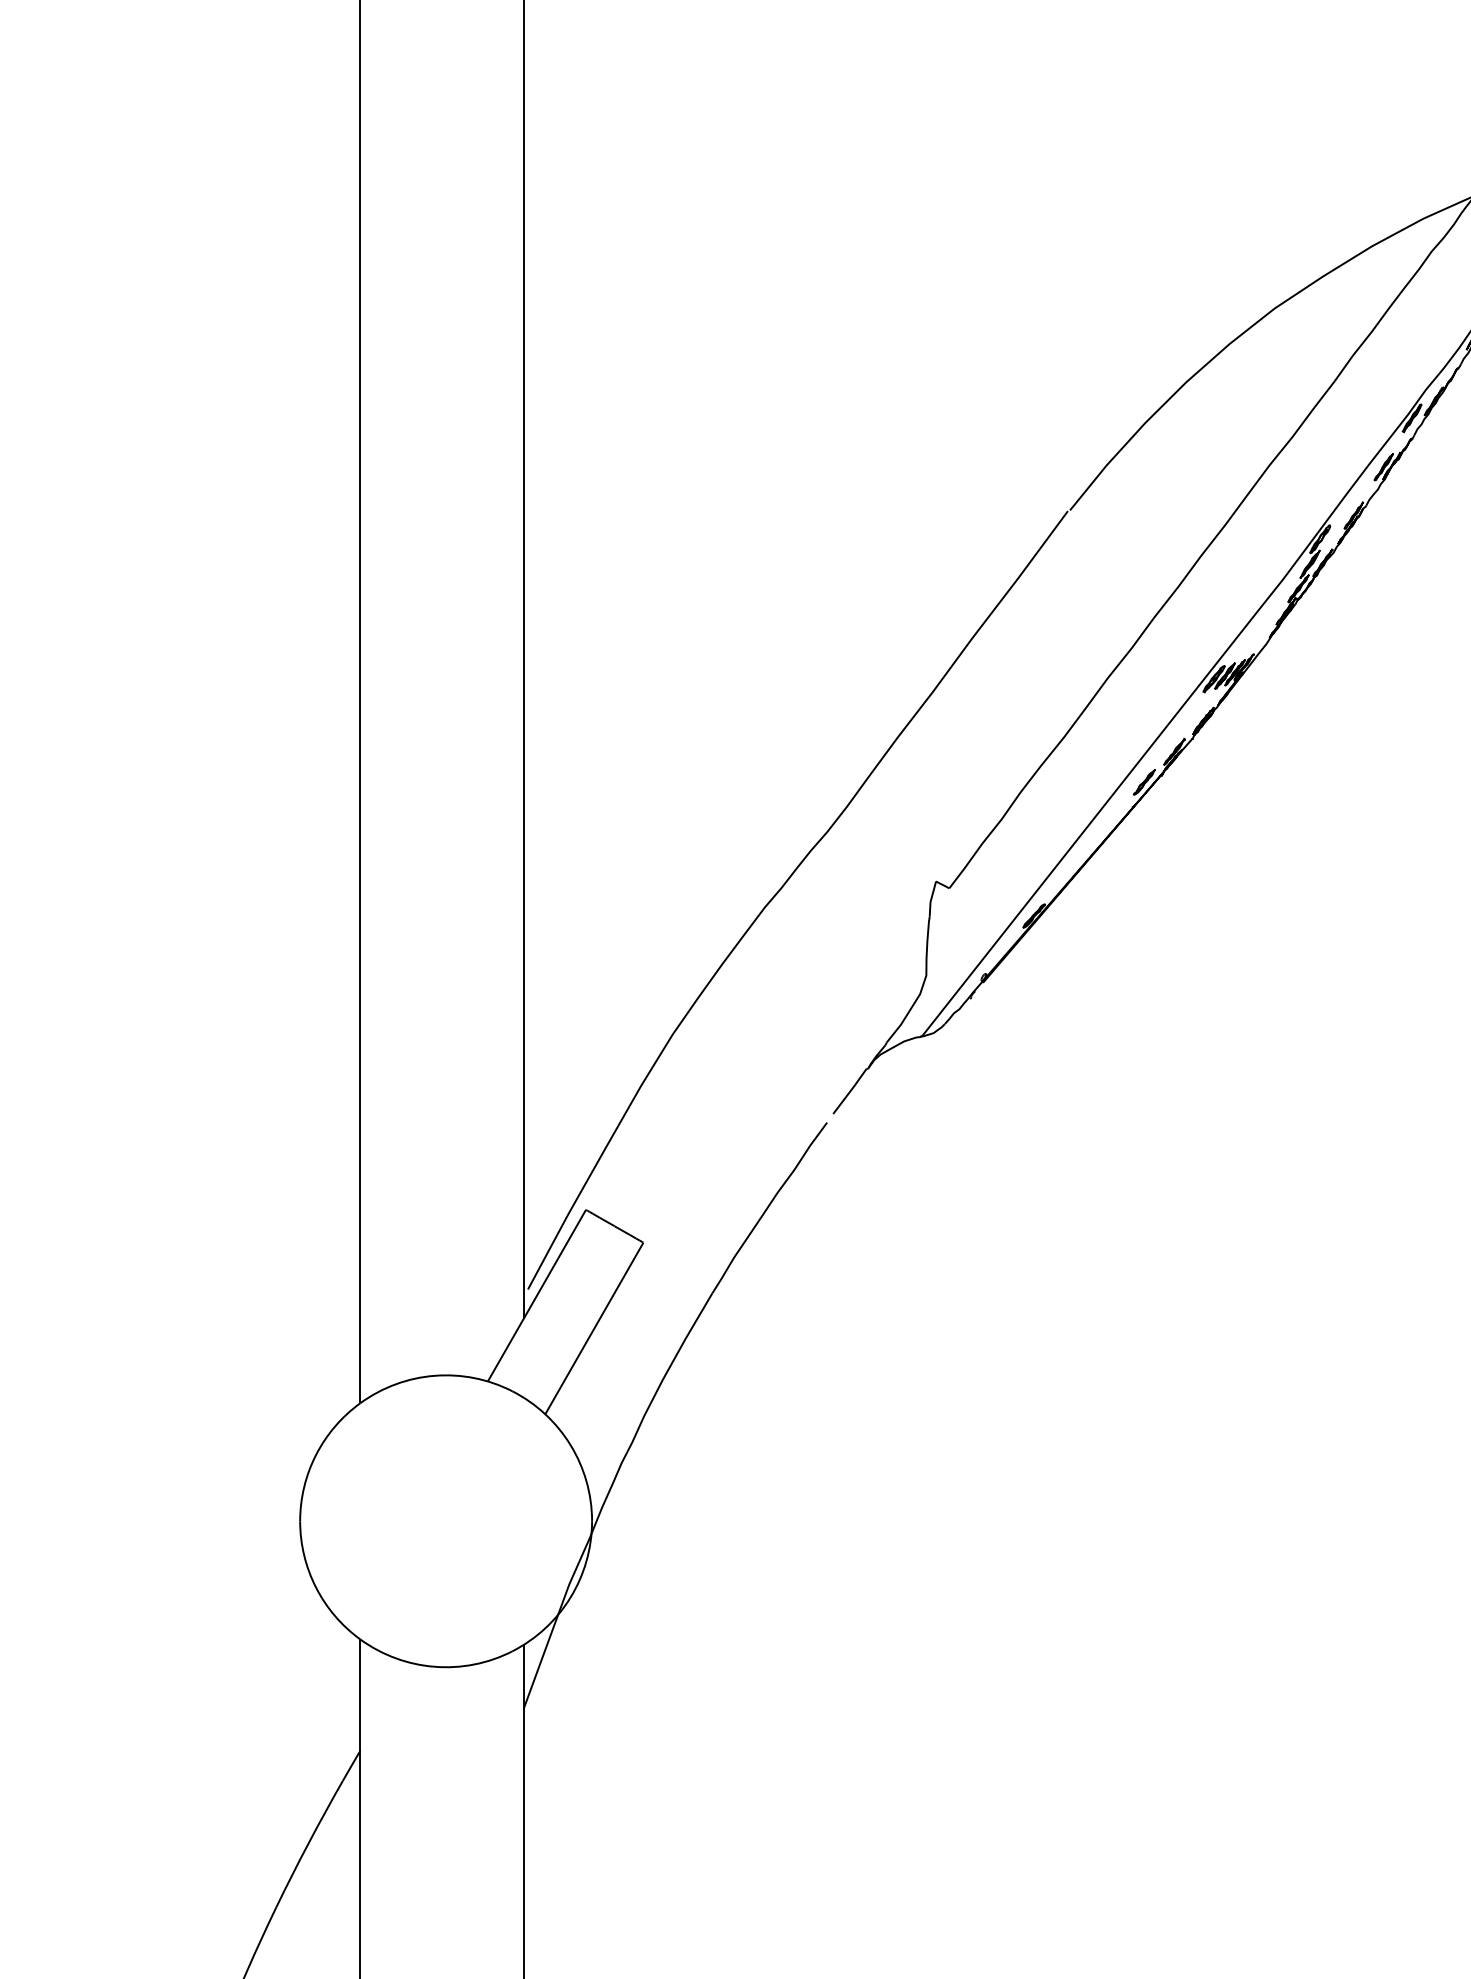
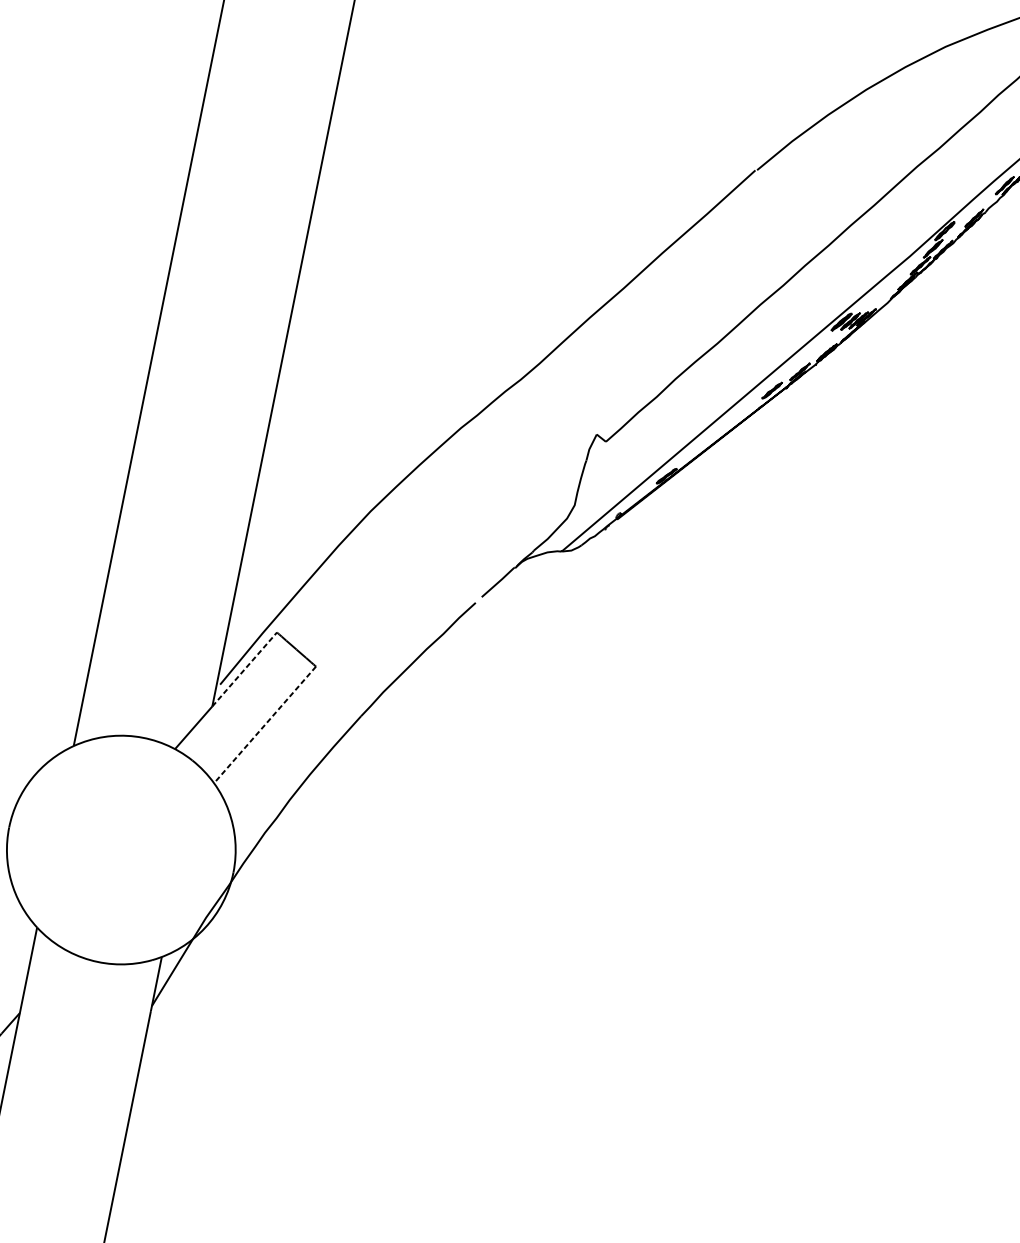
line: (554, 1264) -> (244, 669), solid -> dashed
line: (594, 1328) -> (265, 724), solid -> dashed

